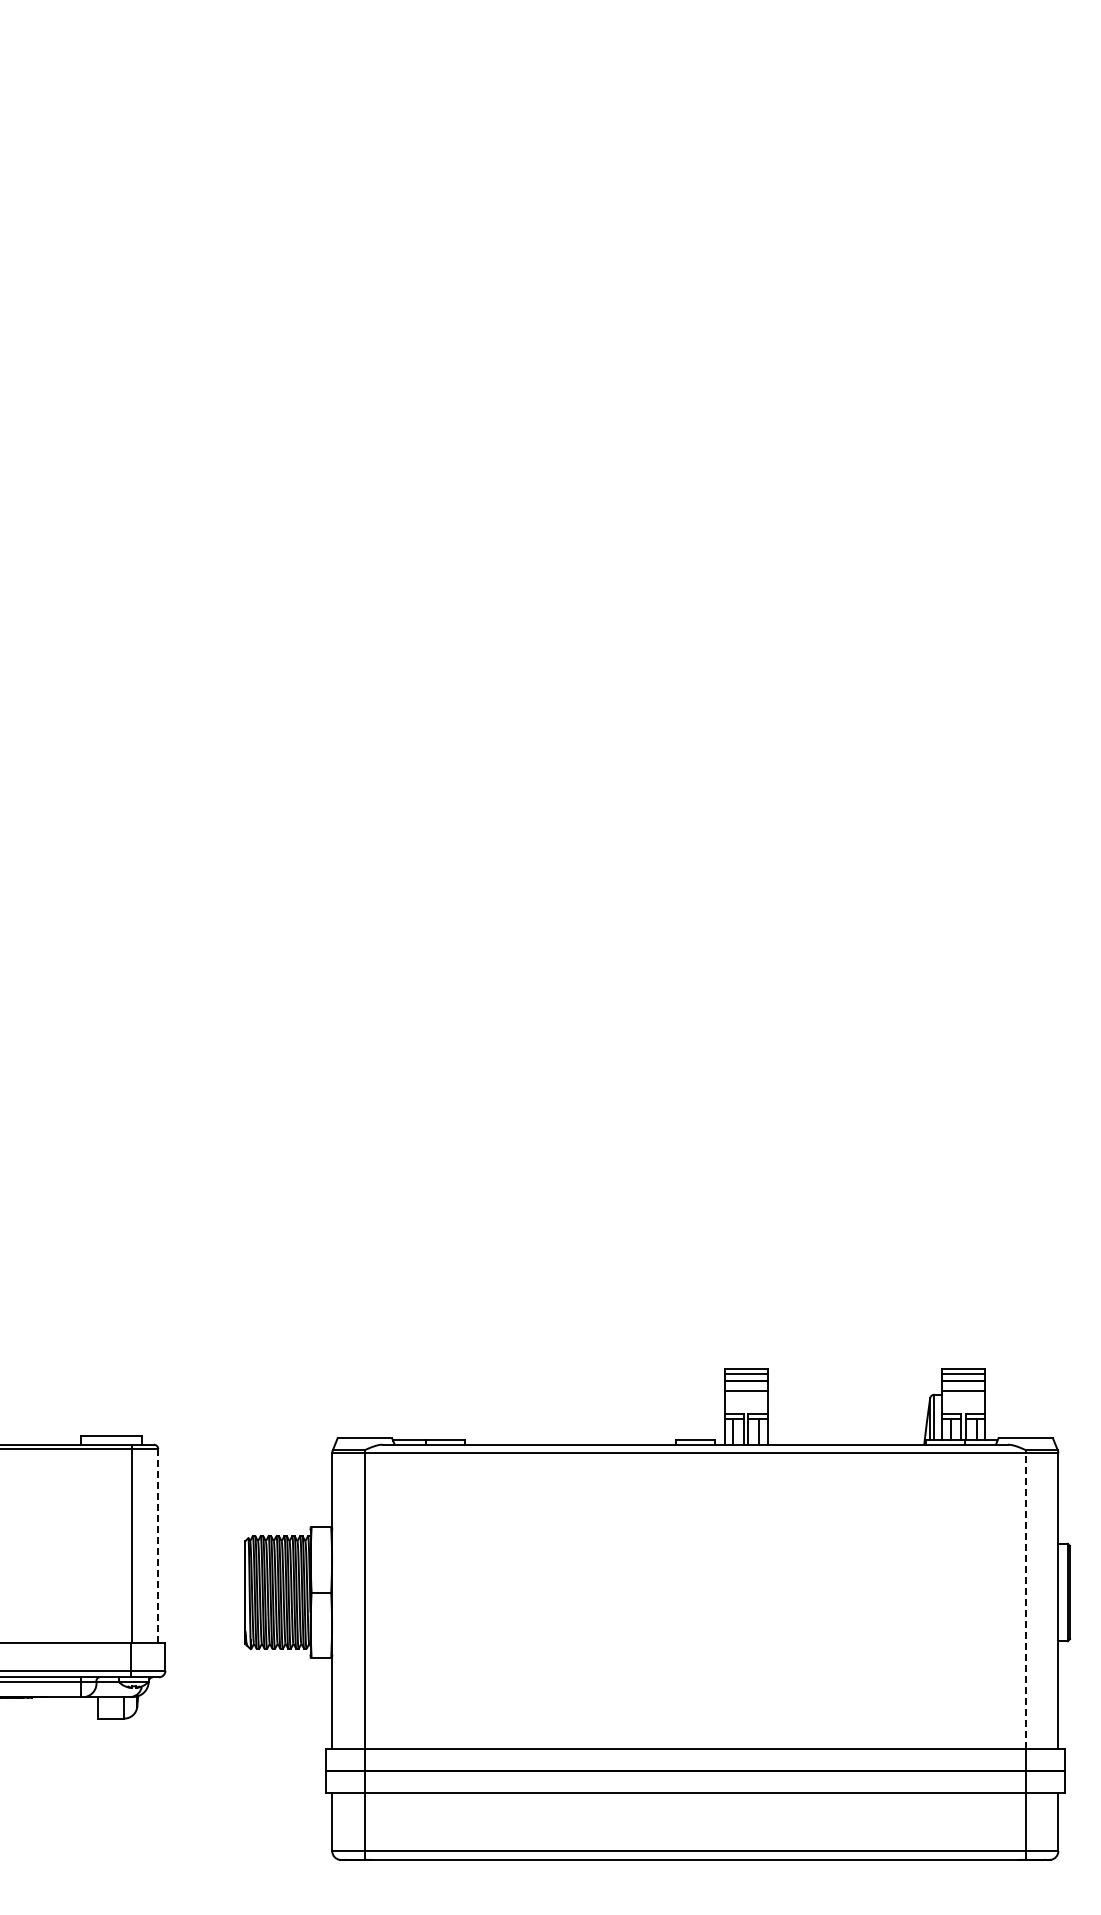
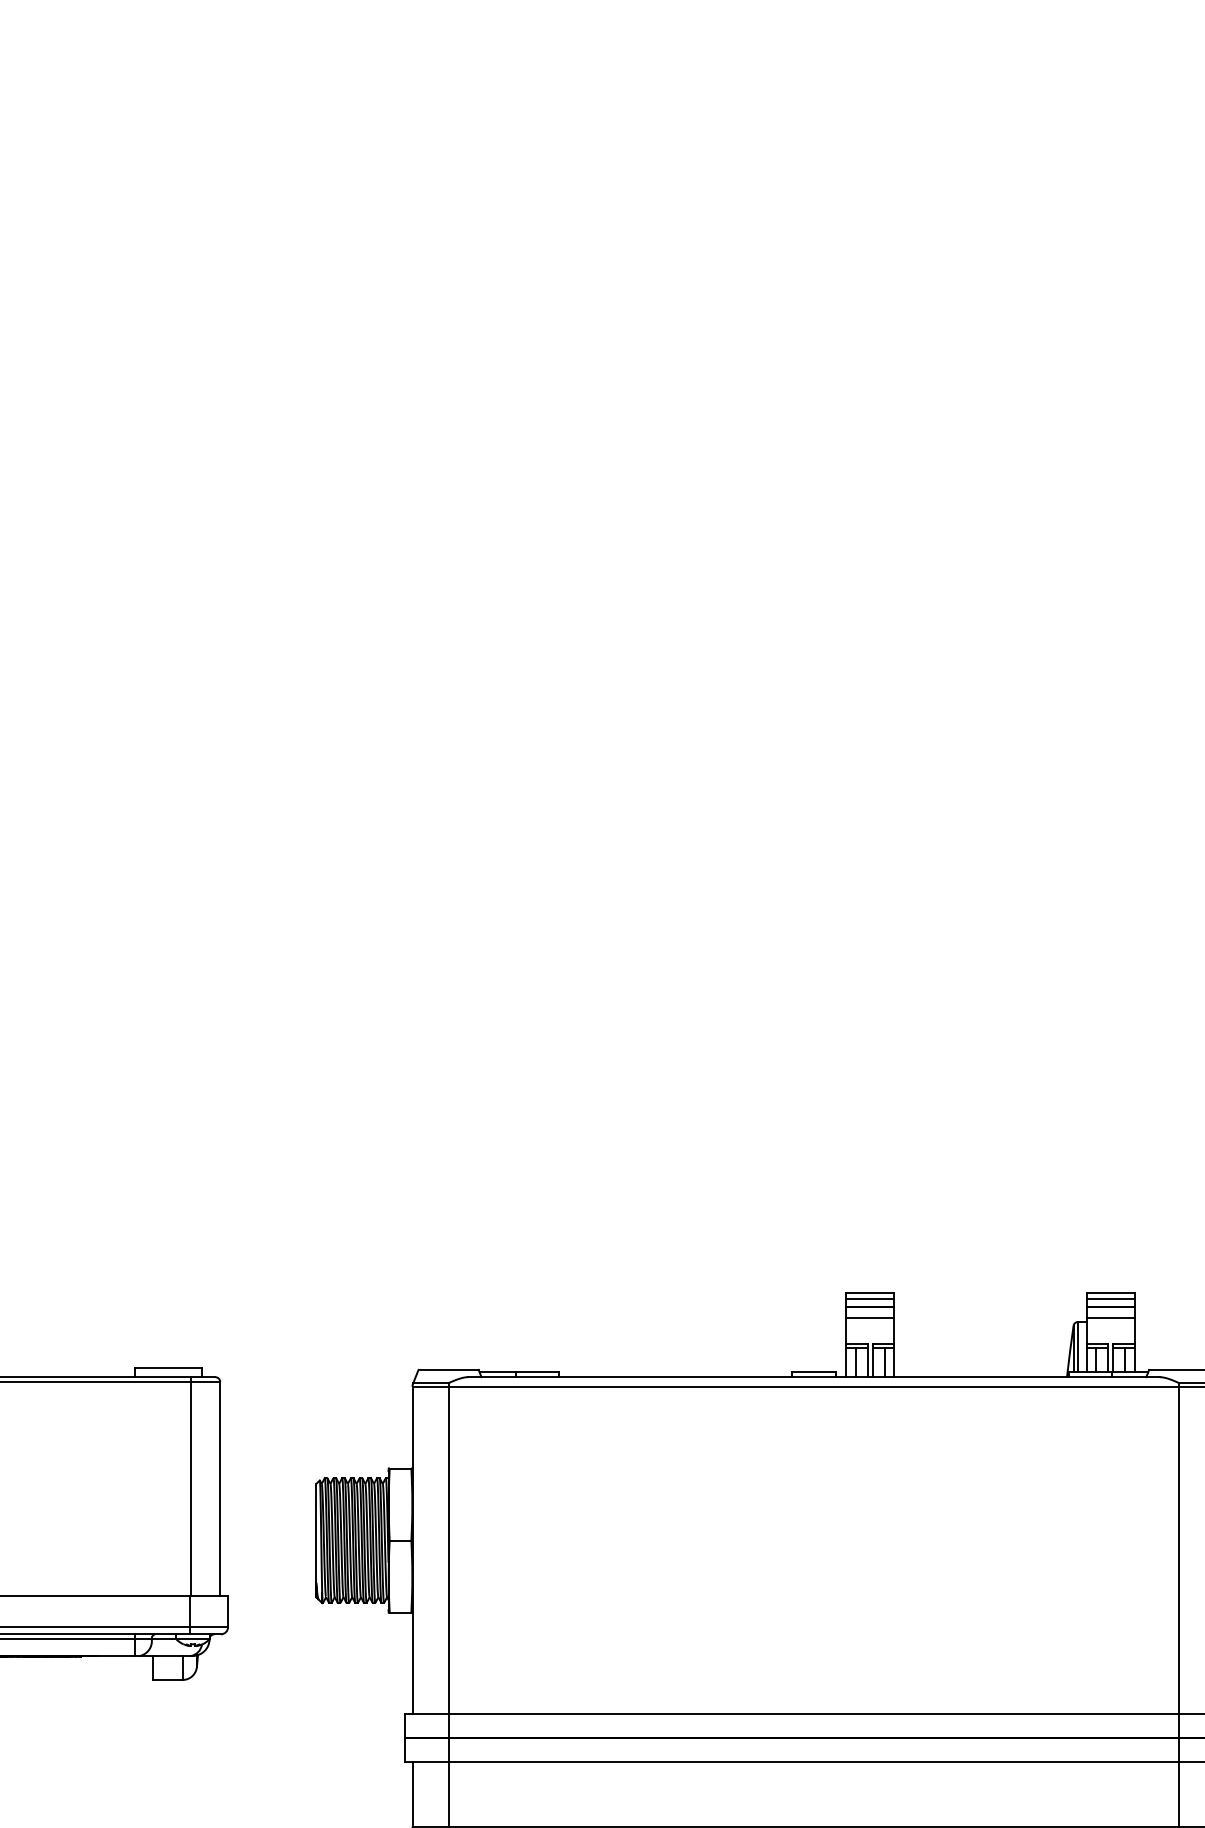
line: (158, 1545) -> (220, 1488), dashed -> solid
line: (1025, 1601) -> (1178, 1550), dashed -> solid

